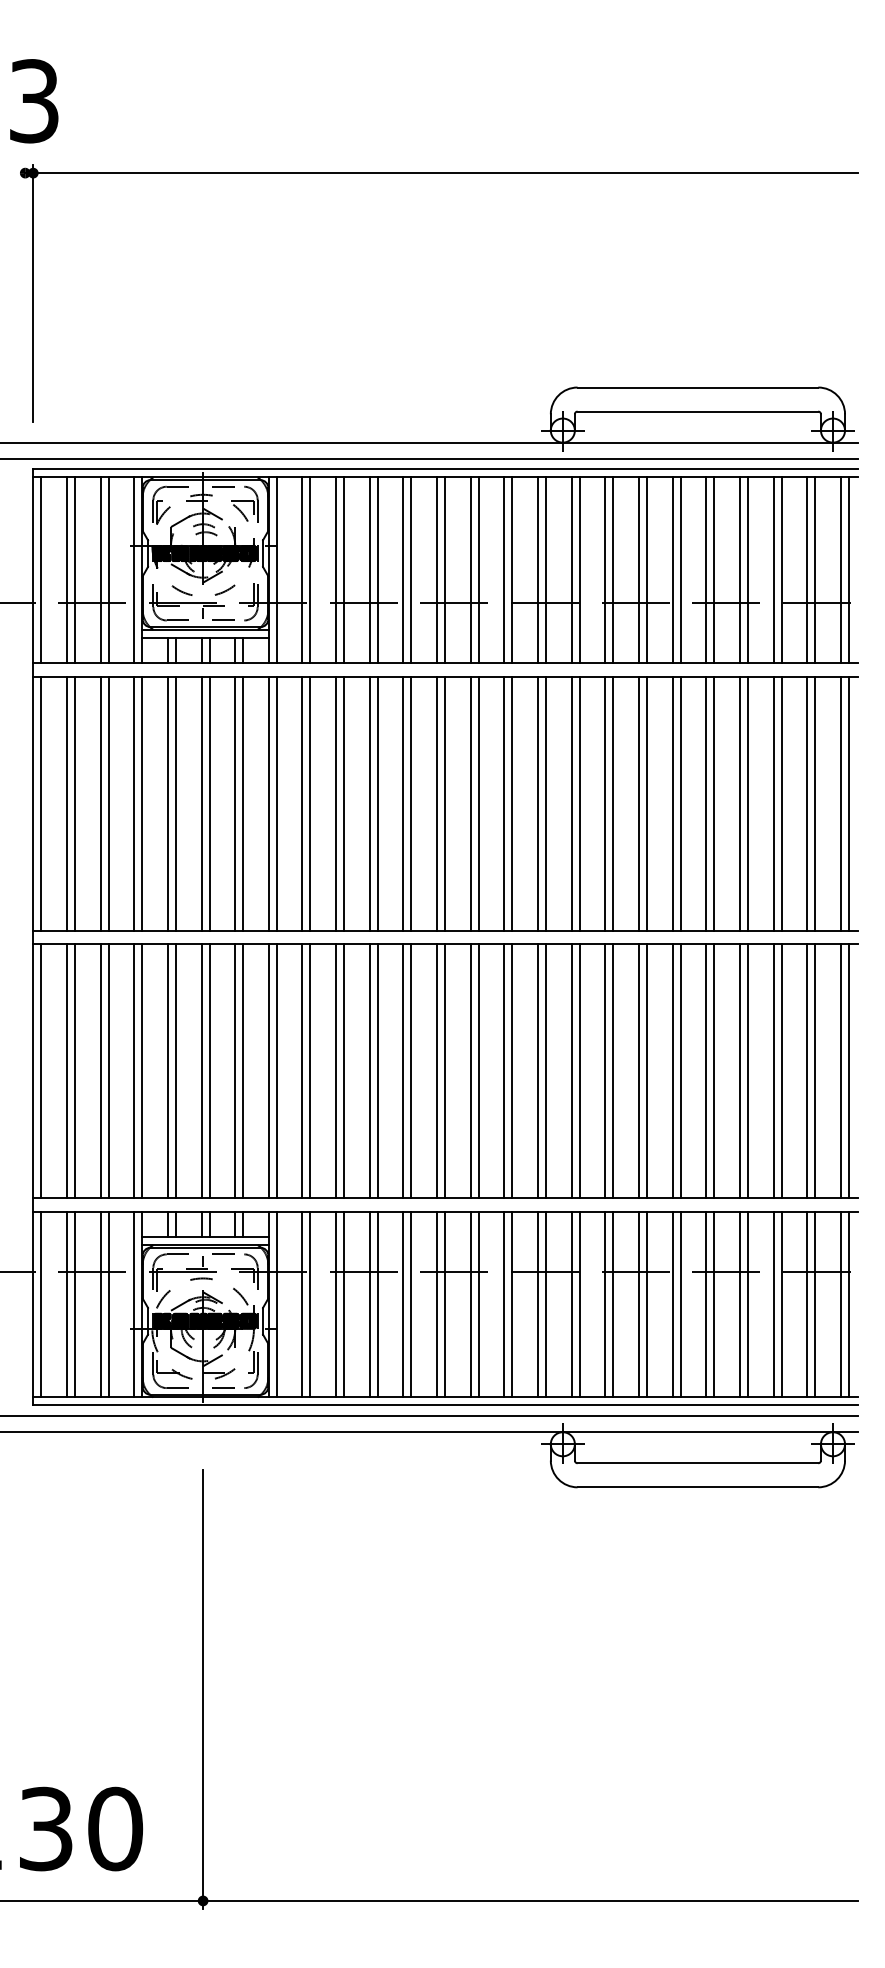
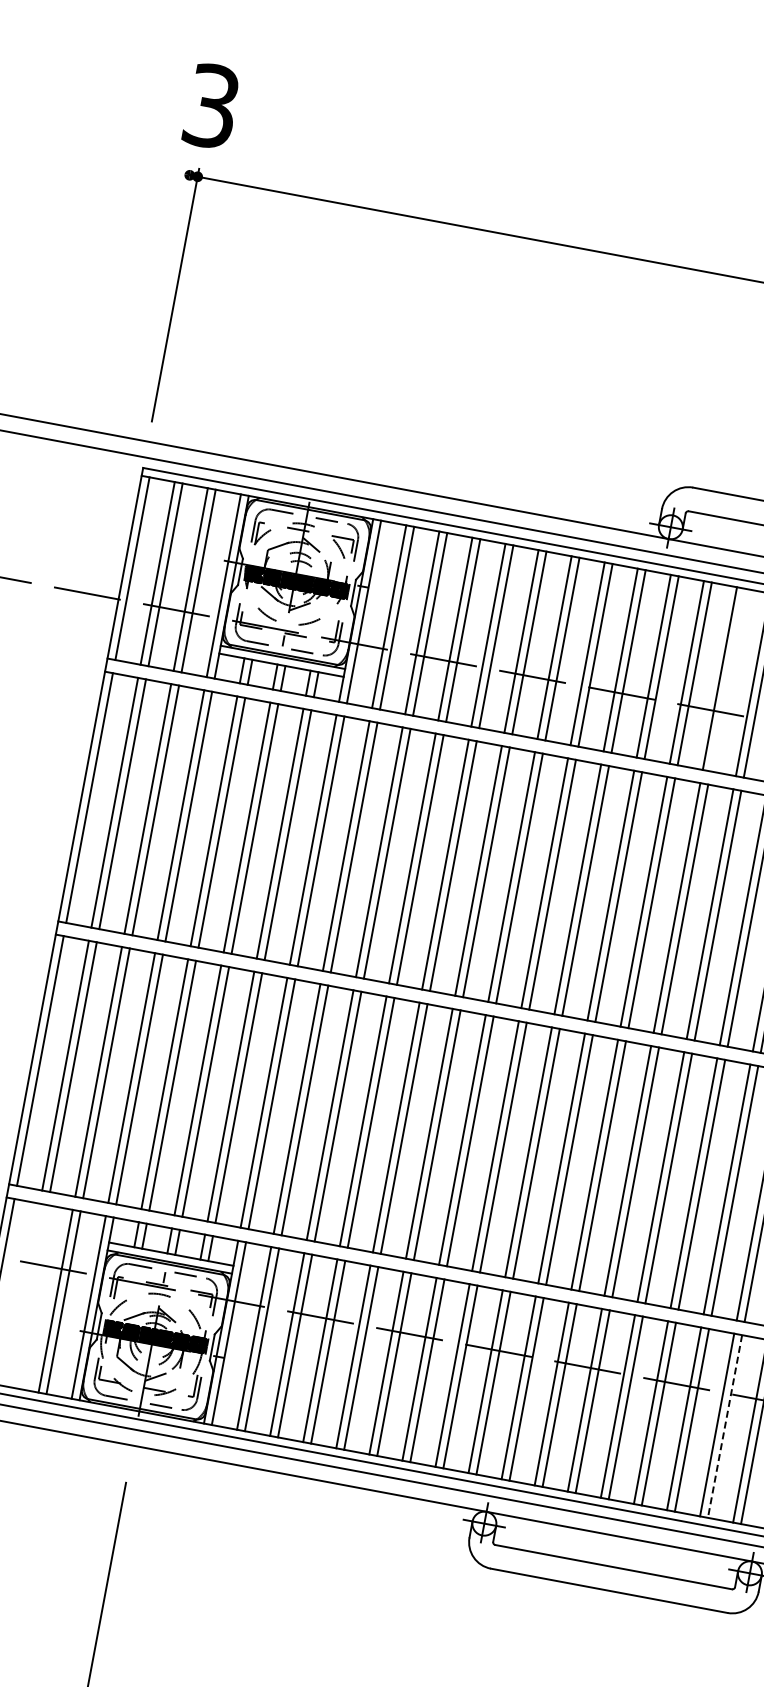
line: (646, 570) -> (727, 680), removed
line: (66, 1304) -> (22, 1294), removed
line: (74, 1304) -> (30, 1296), removed
line: (781, 1304) -> (725, 1426), solid -> dashed

